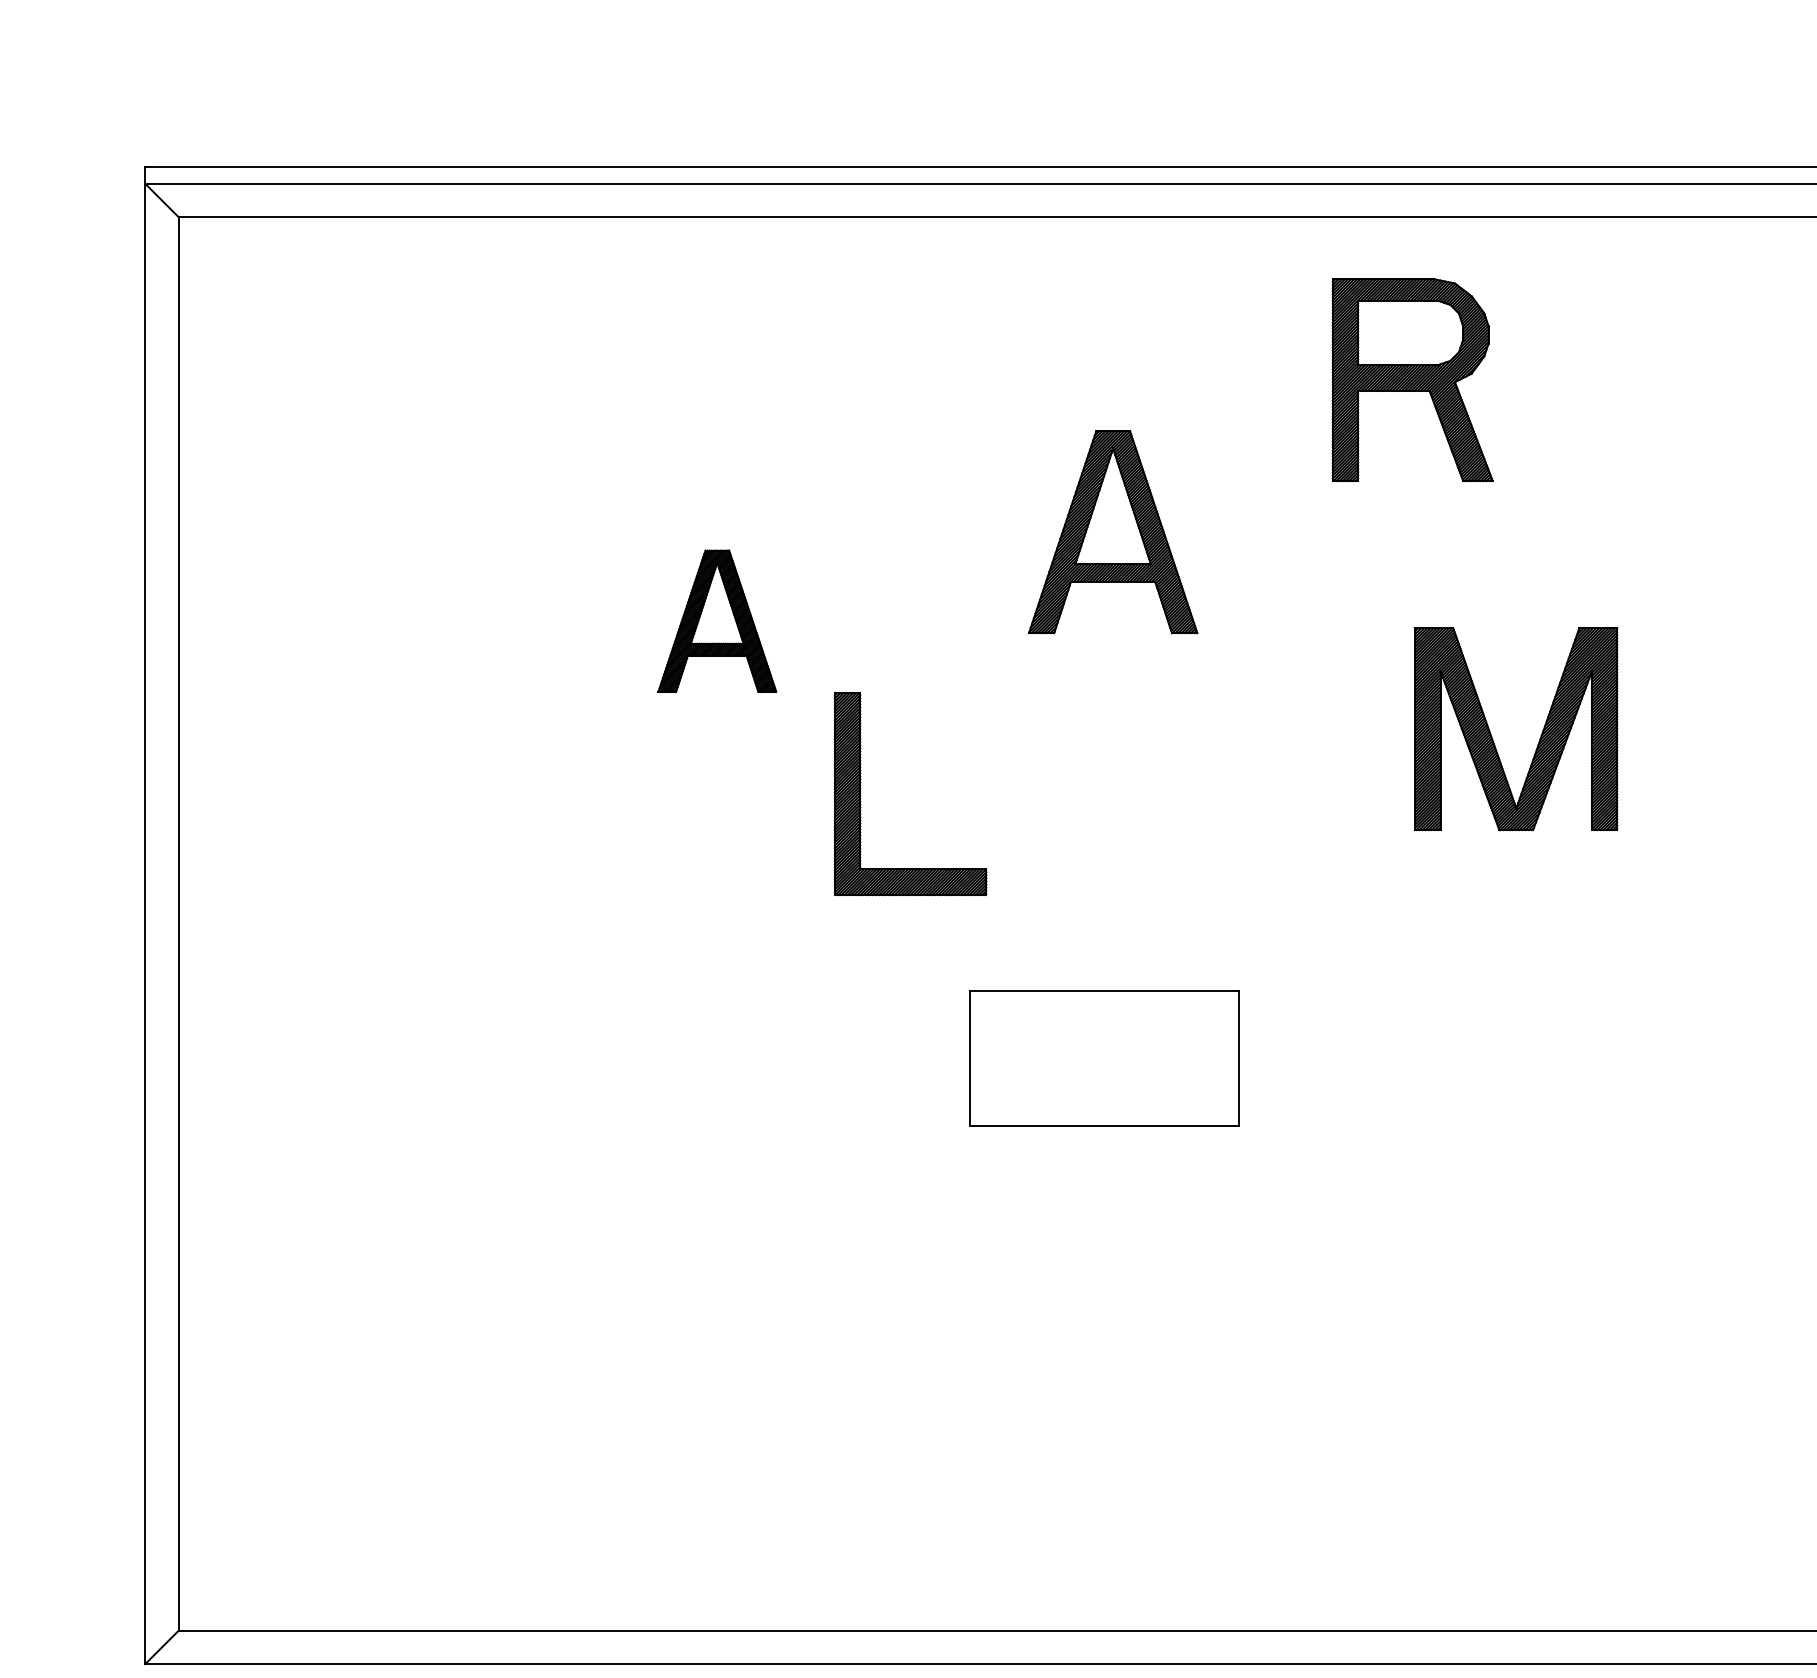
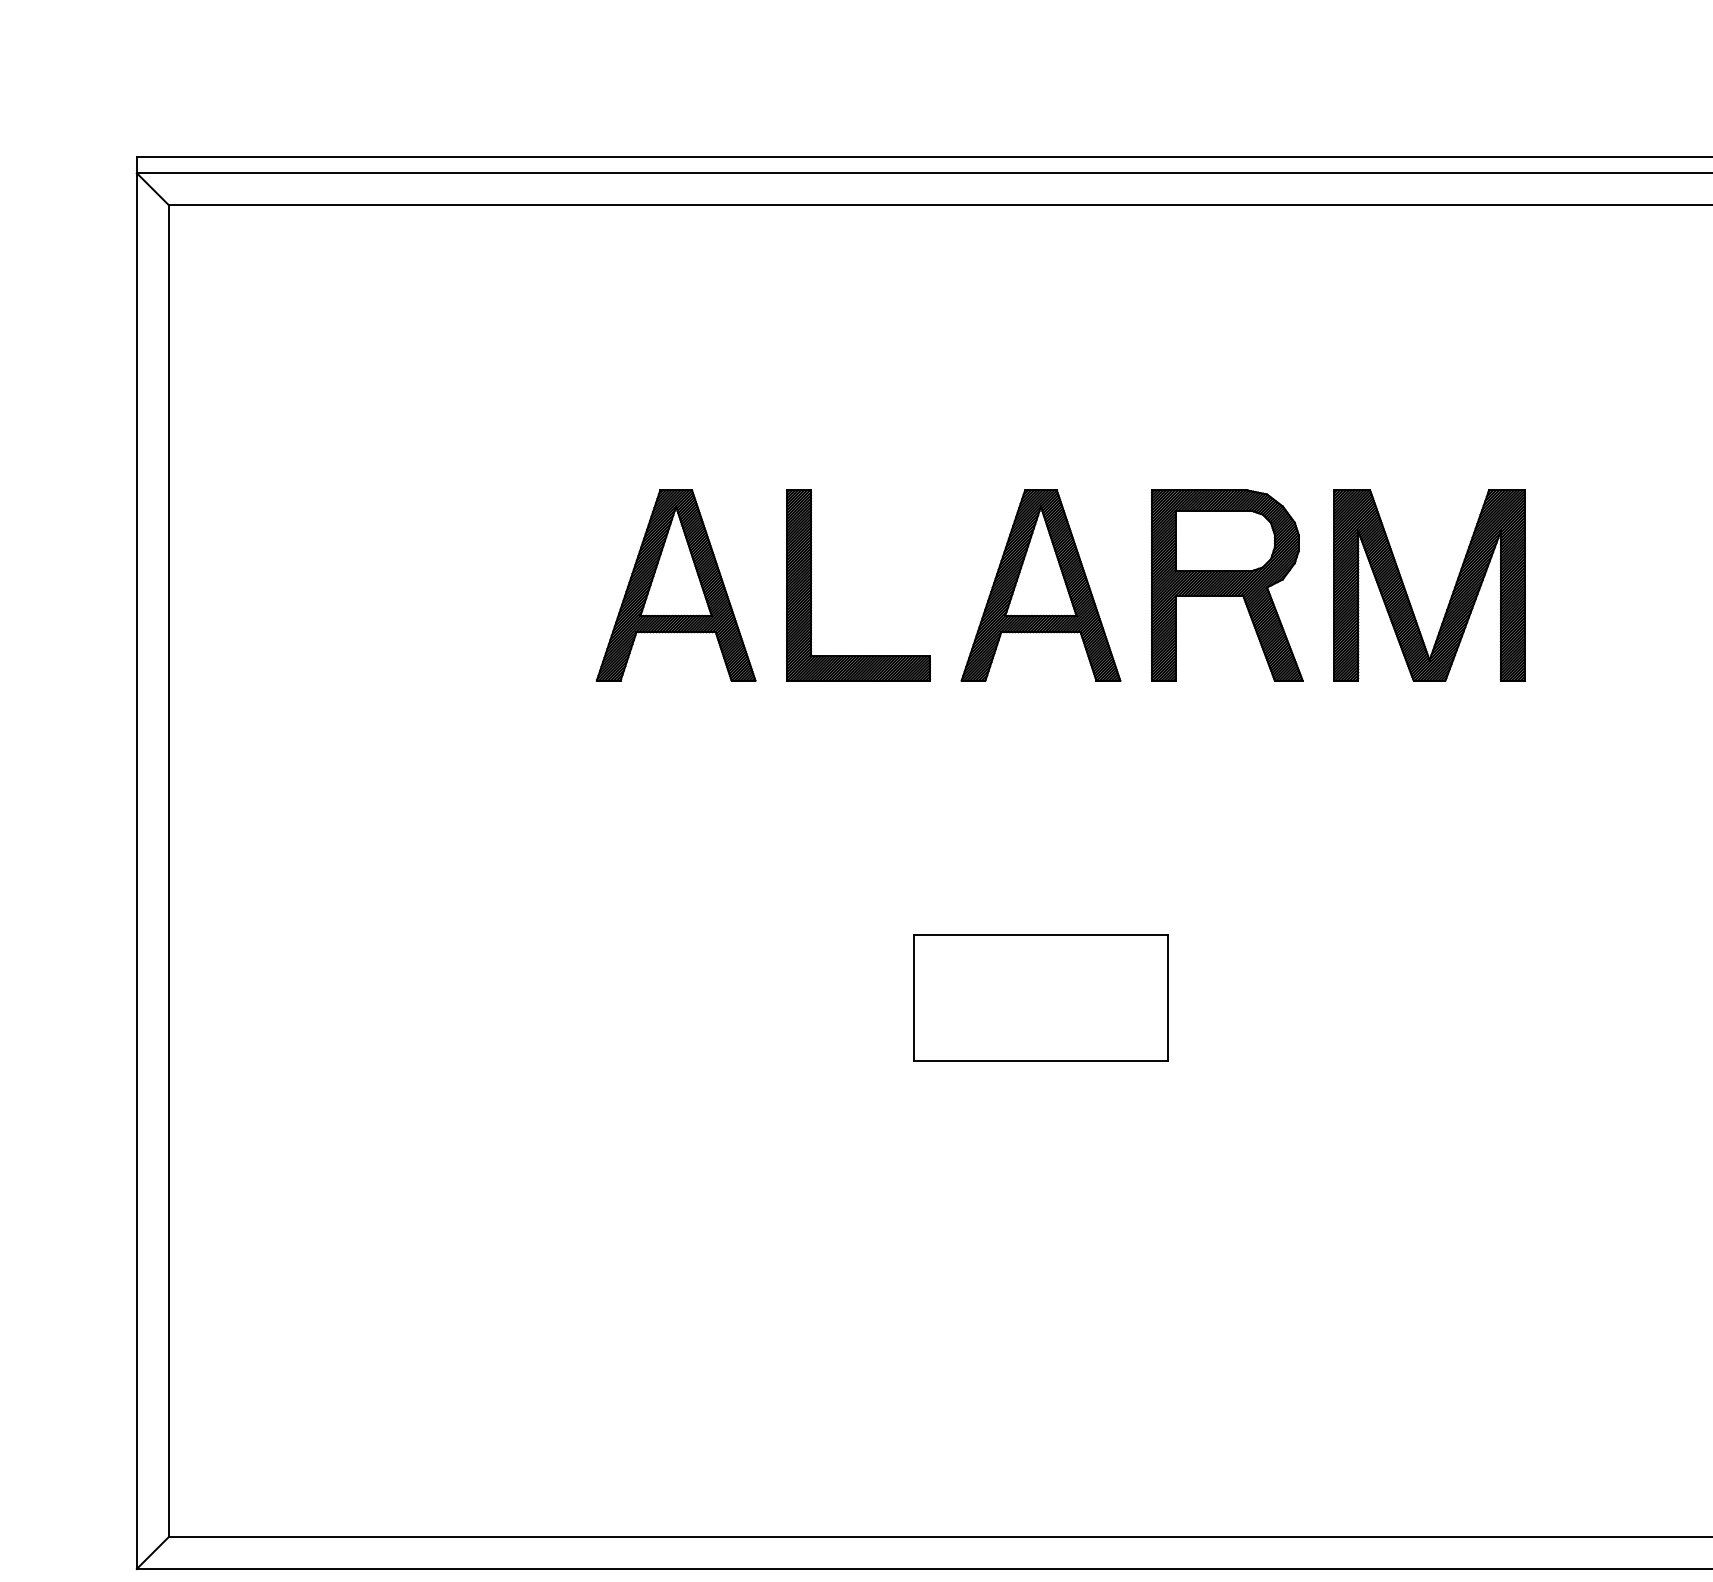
part: (1412, 380) -> (1227, 585), moved
part: (1113, 532) -> (1041, 585), moved
part: (717, 621) -> (676, 585), size x1.43
part: (1539, 738) -> (1451, 594), moved
part: (861, 795) -> (812, 586), moved

